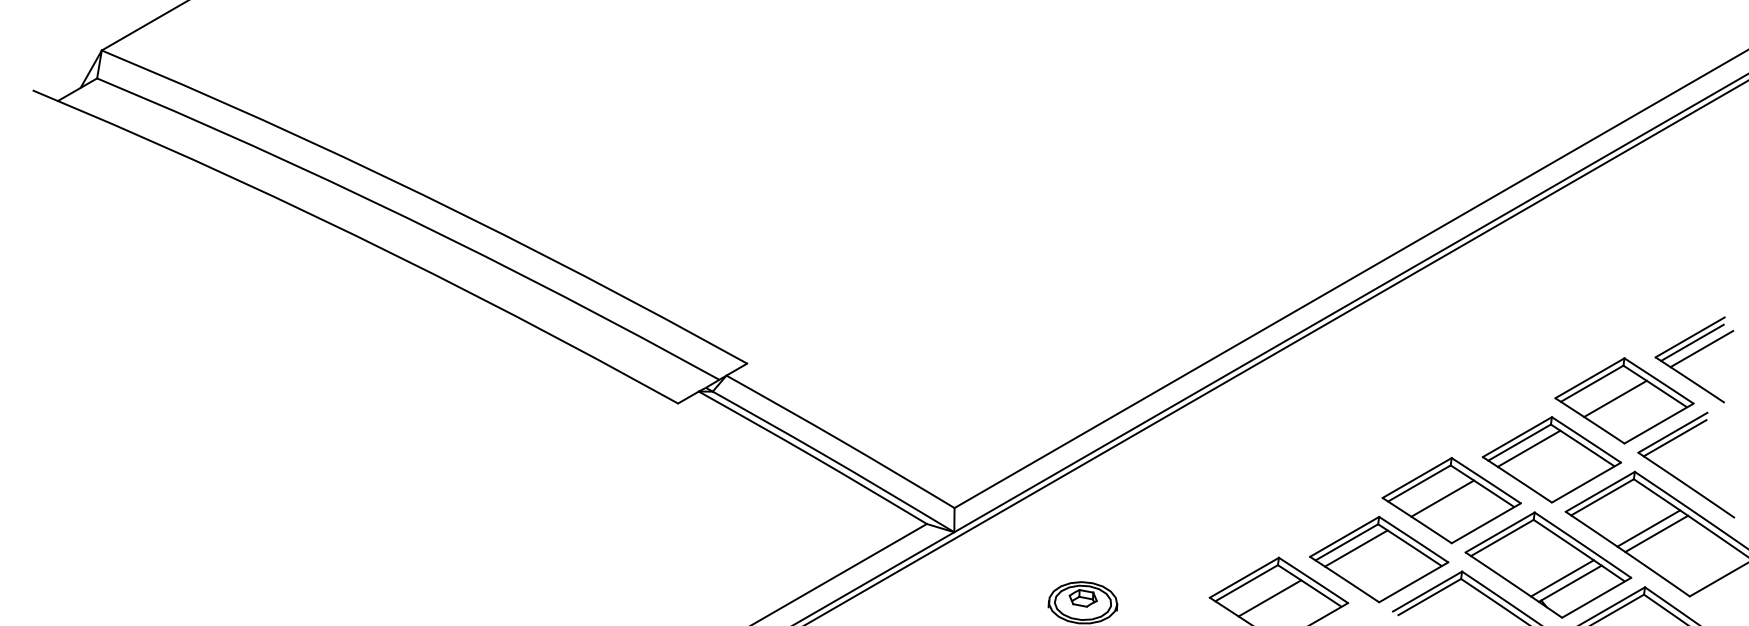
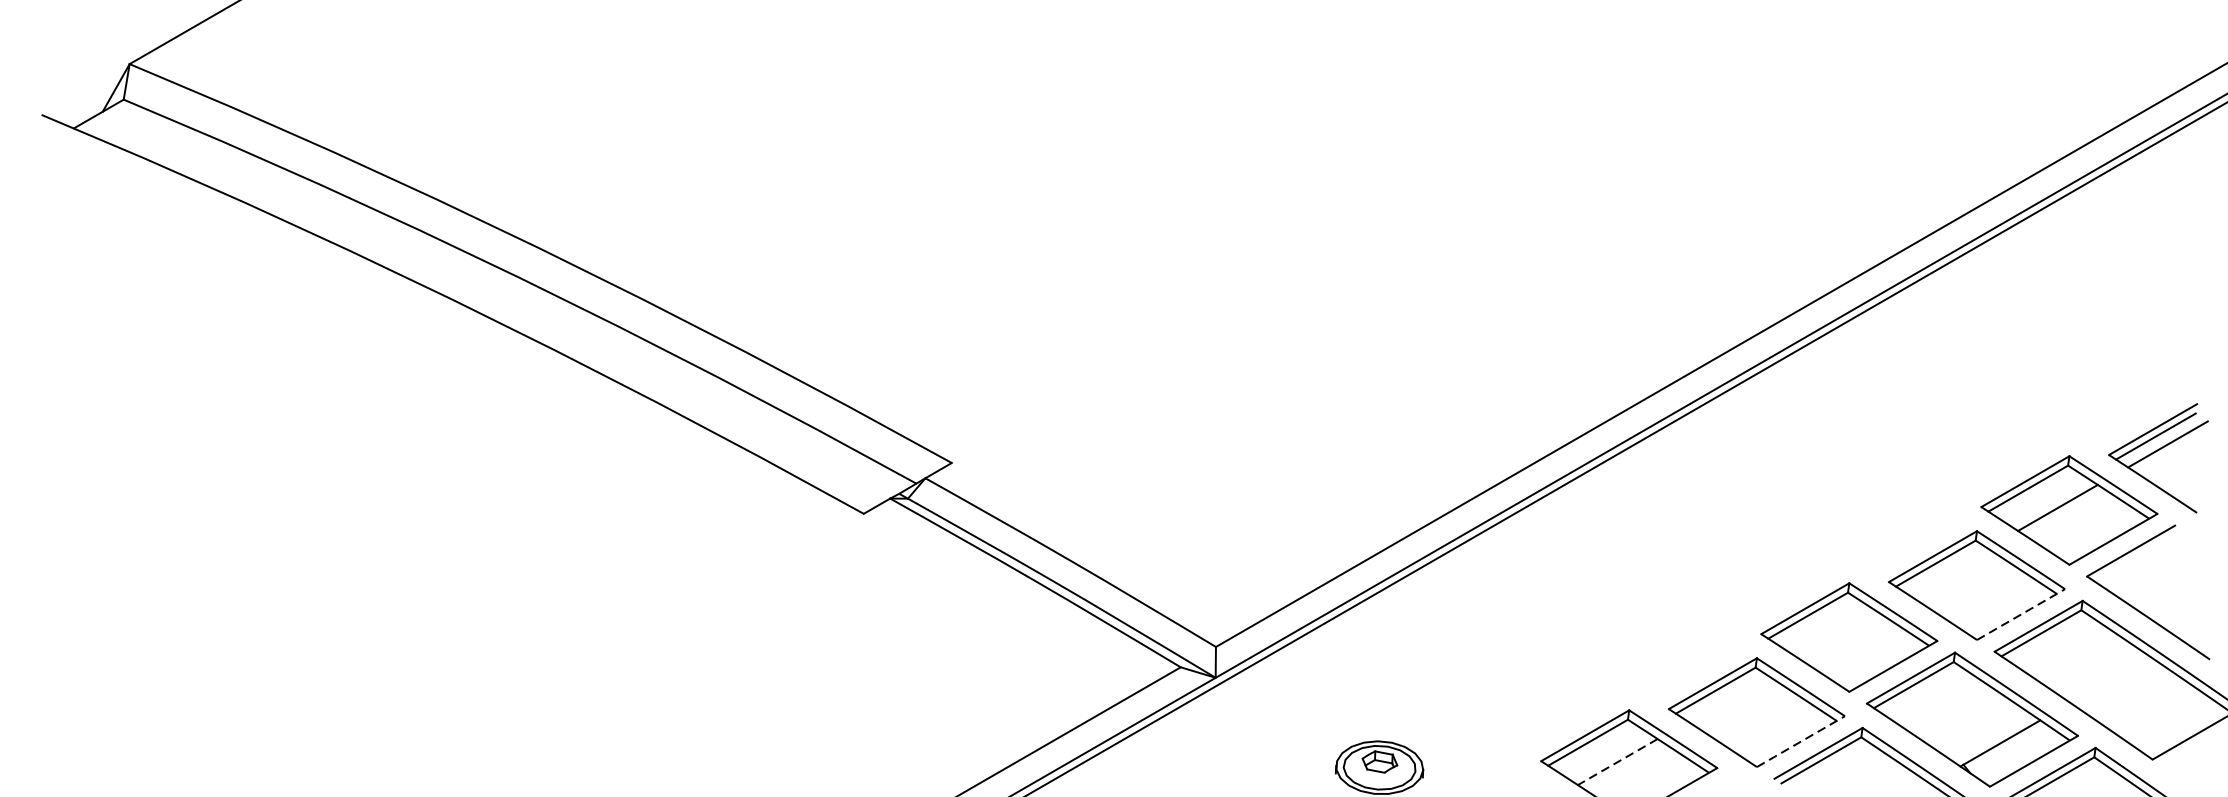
line: (1674, 438) -> (2133, 558), removed
line: (1528, 448) -> (1947, 571), removed
line: (1586, 482) -> (2021, 614), solid -> dashed
line: (1442, 498) -> (1837, 634), removed
line: (1648, 528) -> (2099, 673), removed
line: (1656, 533) -> (2110, 679), removed
line: (1356, 548) -> (1728, 698), removed
line: (1562, 578) -> (1990, 736), removed
line: (1413, 582) -> (1800, 741), solid -> dashed
line: (1269, 598) -> (1617, 762), solid -> dashed

